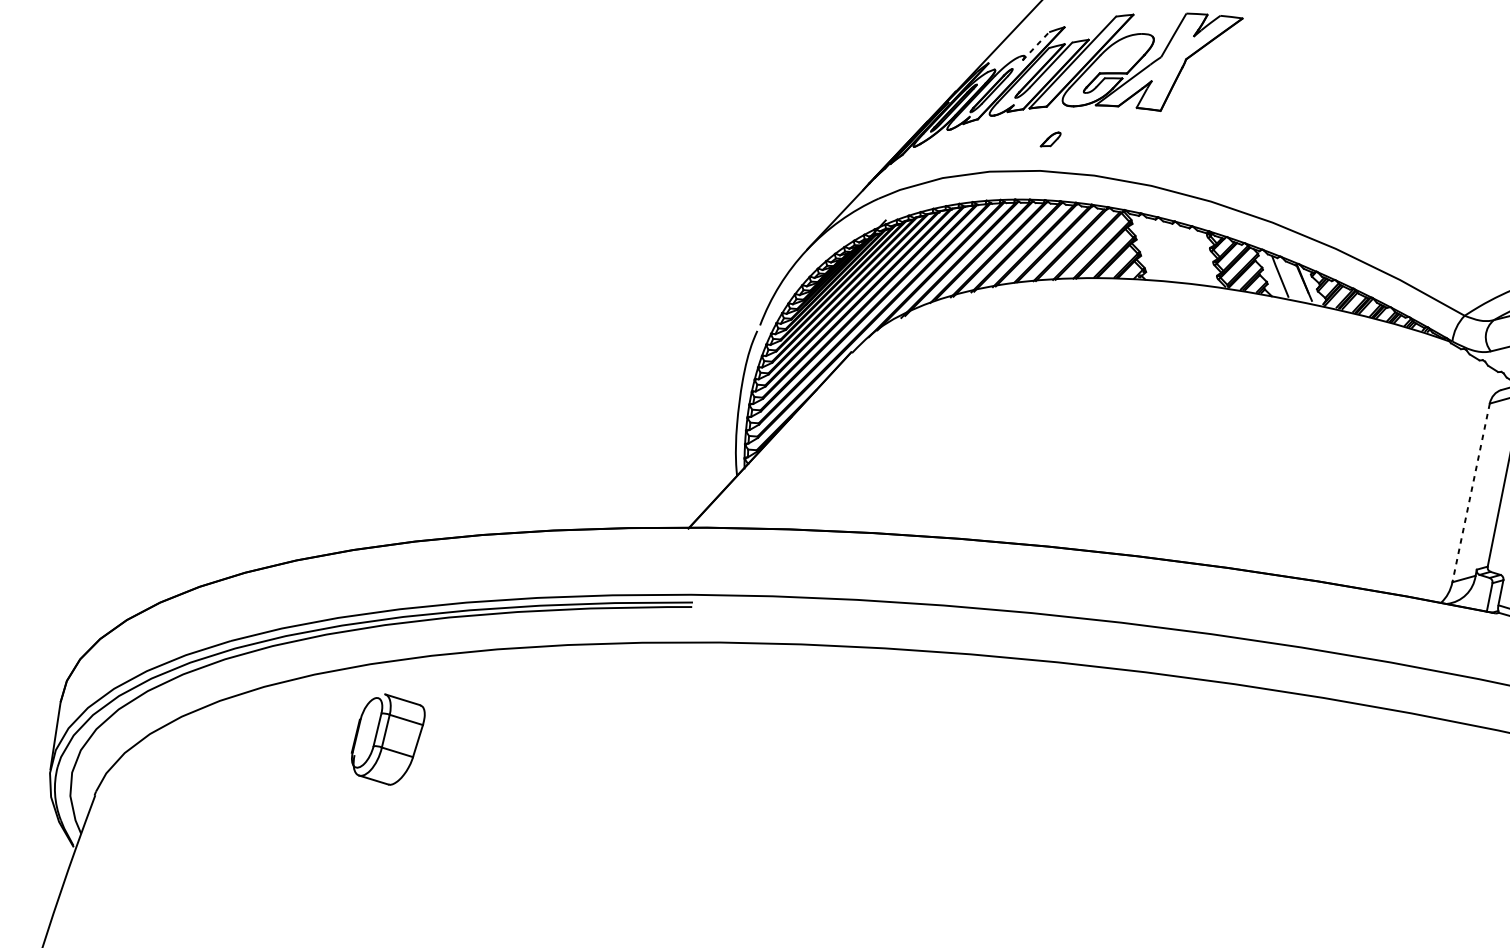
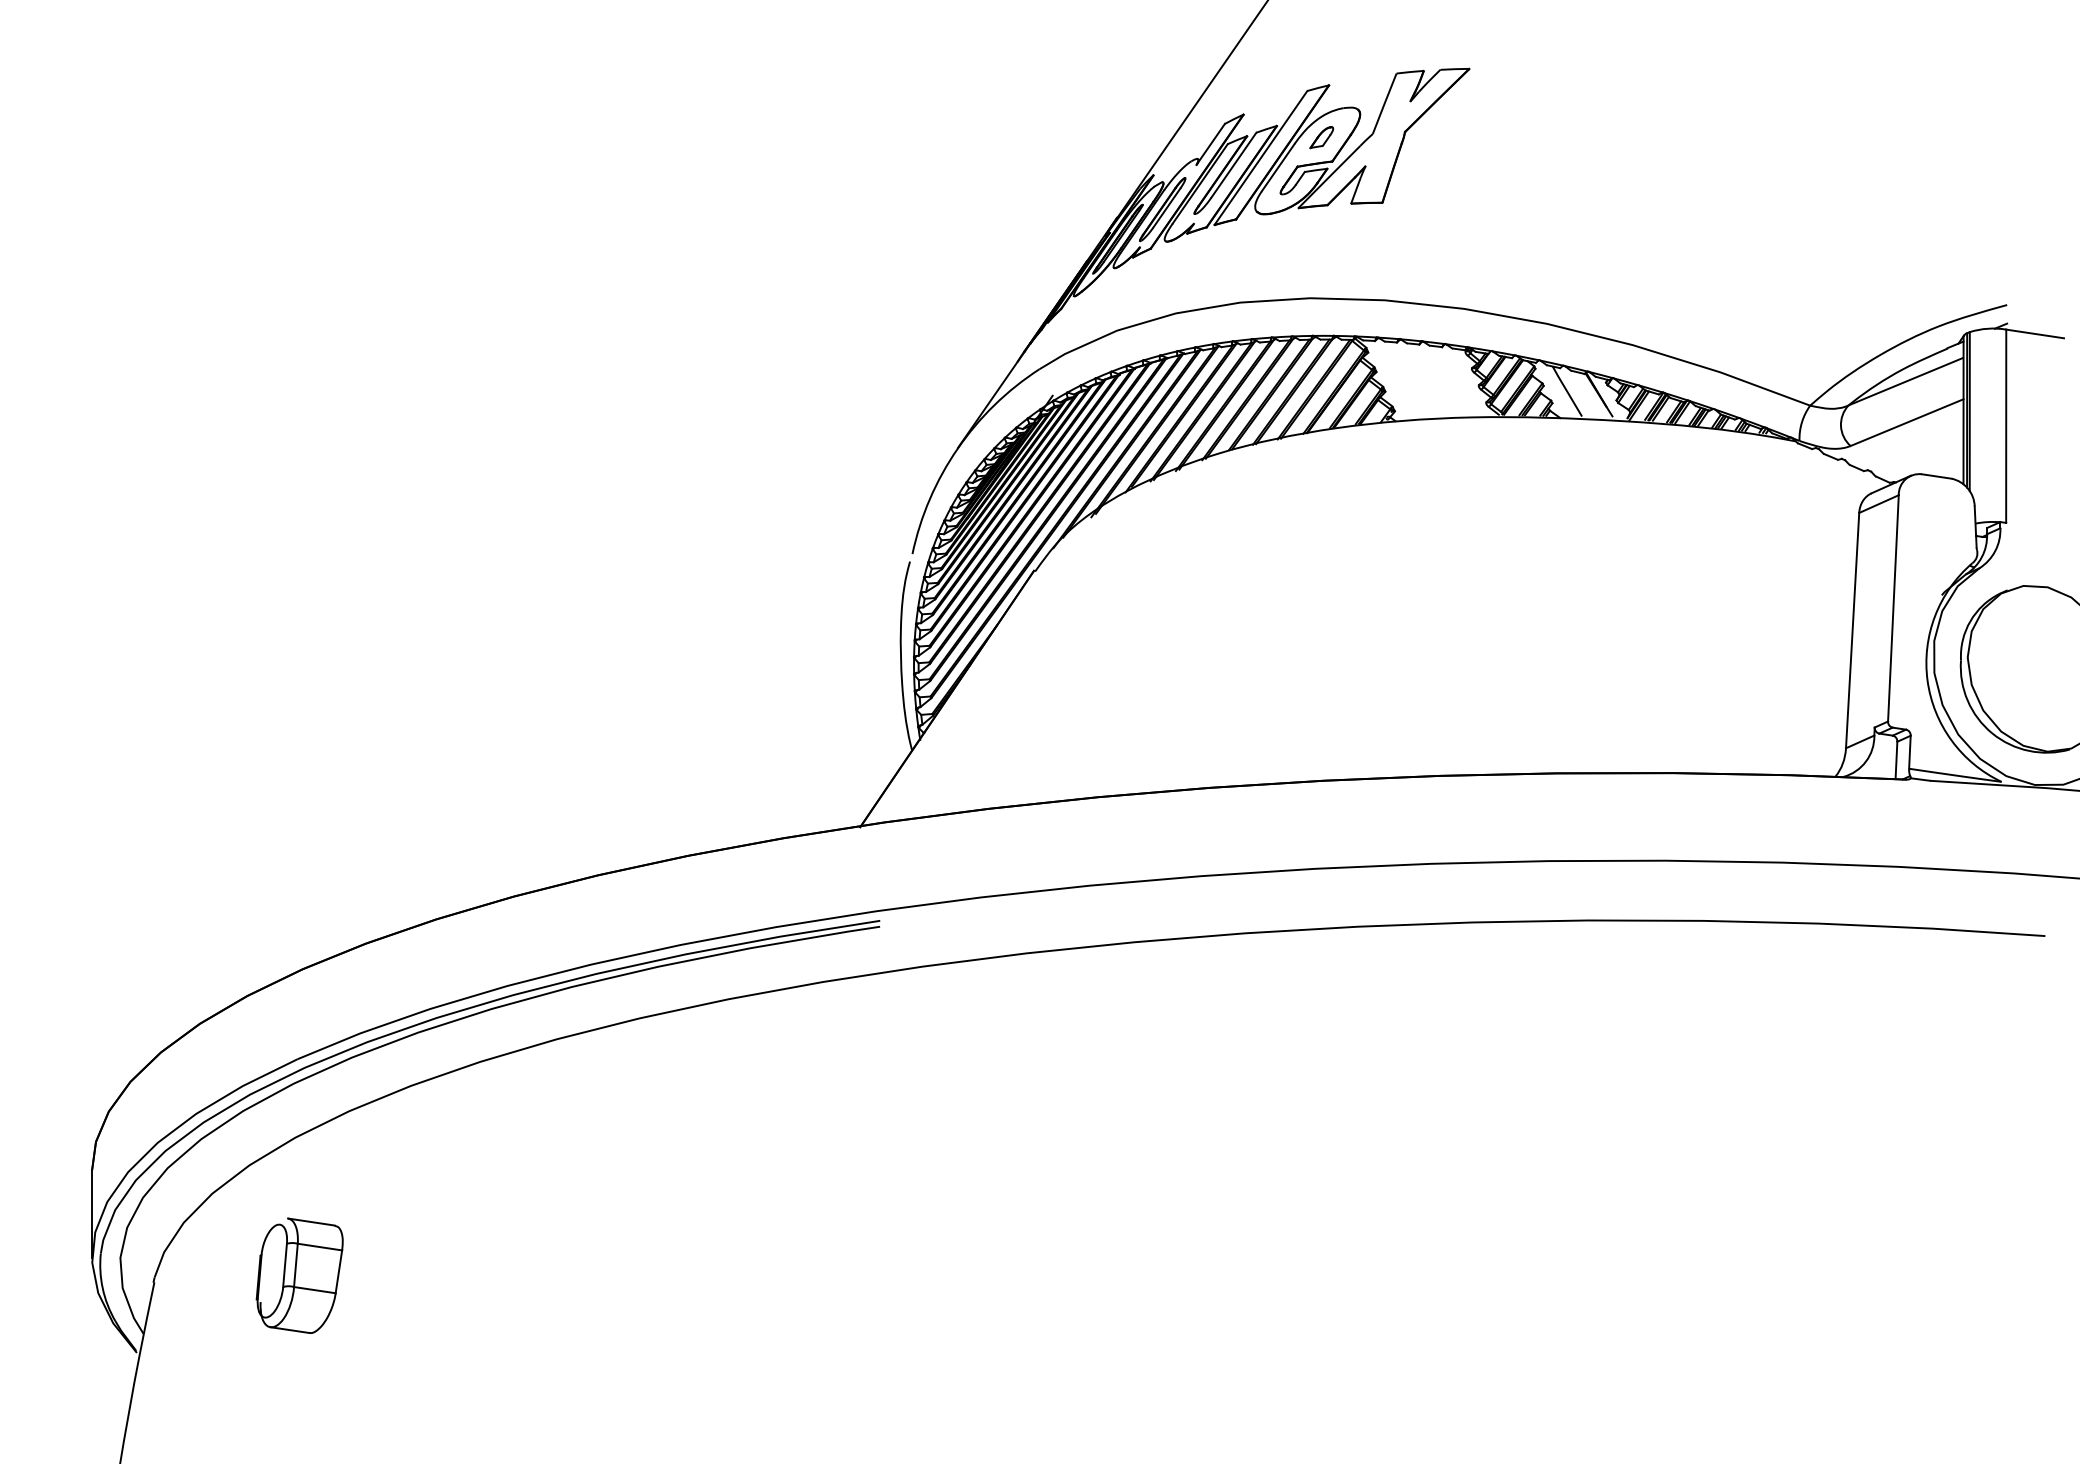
line: (1035, 46) -> (1210, 144), dashed -> solid
part: (1050, 139) -> (1321, 137), moved
line: (1471, 492) -> (1852, 630), dashed -> solid
part: (387, 739) -> (299, 1275), moved

